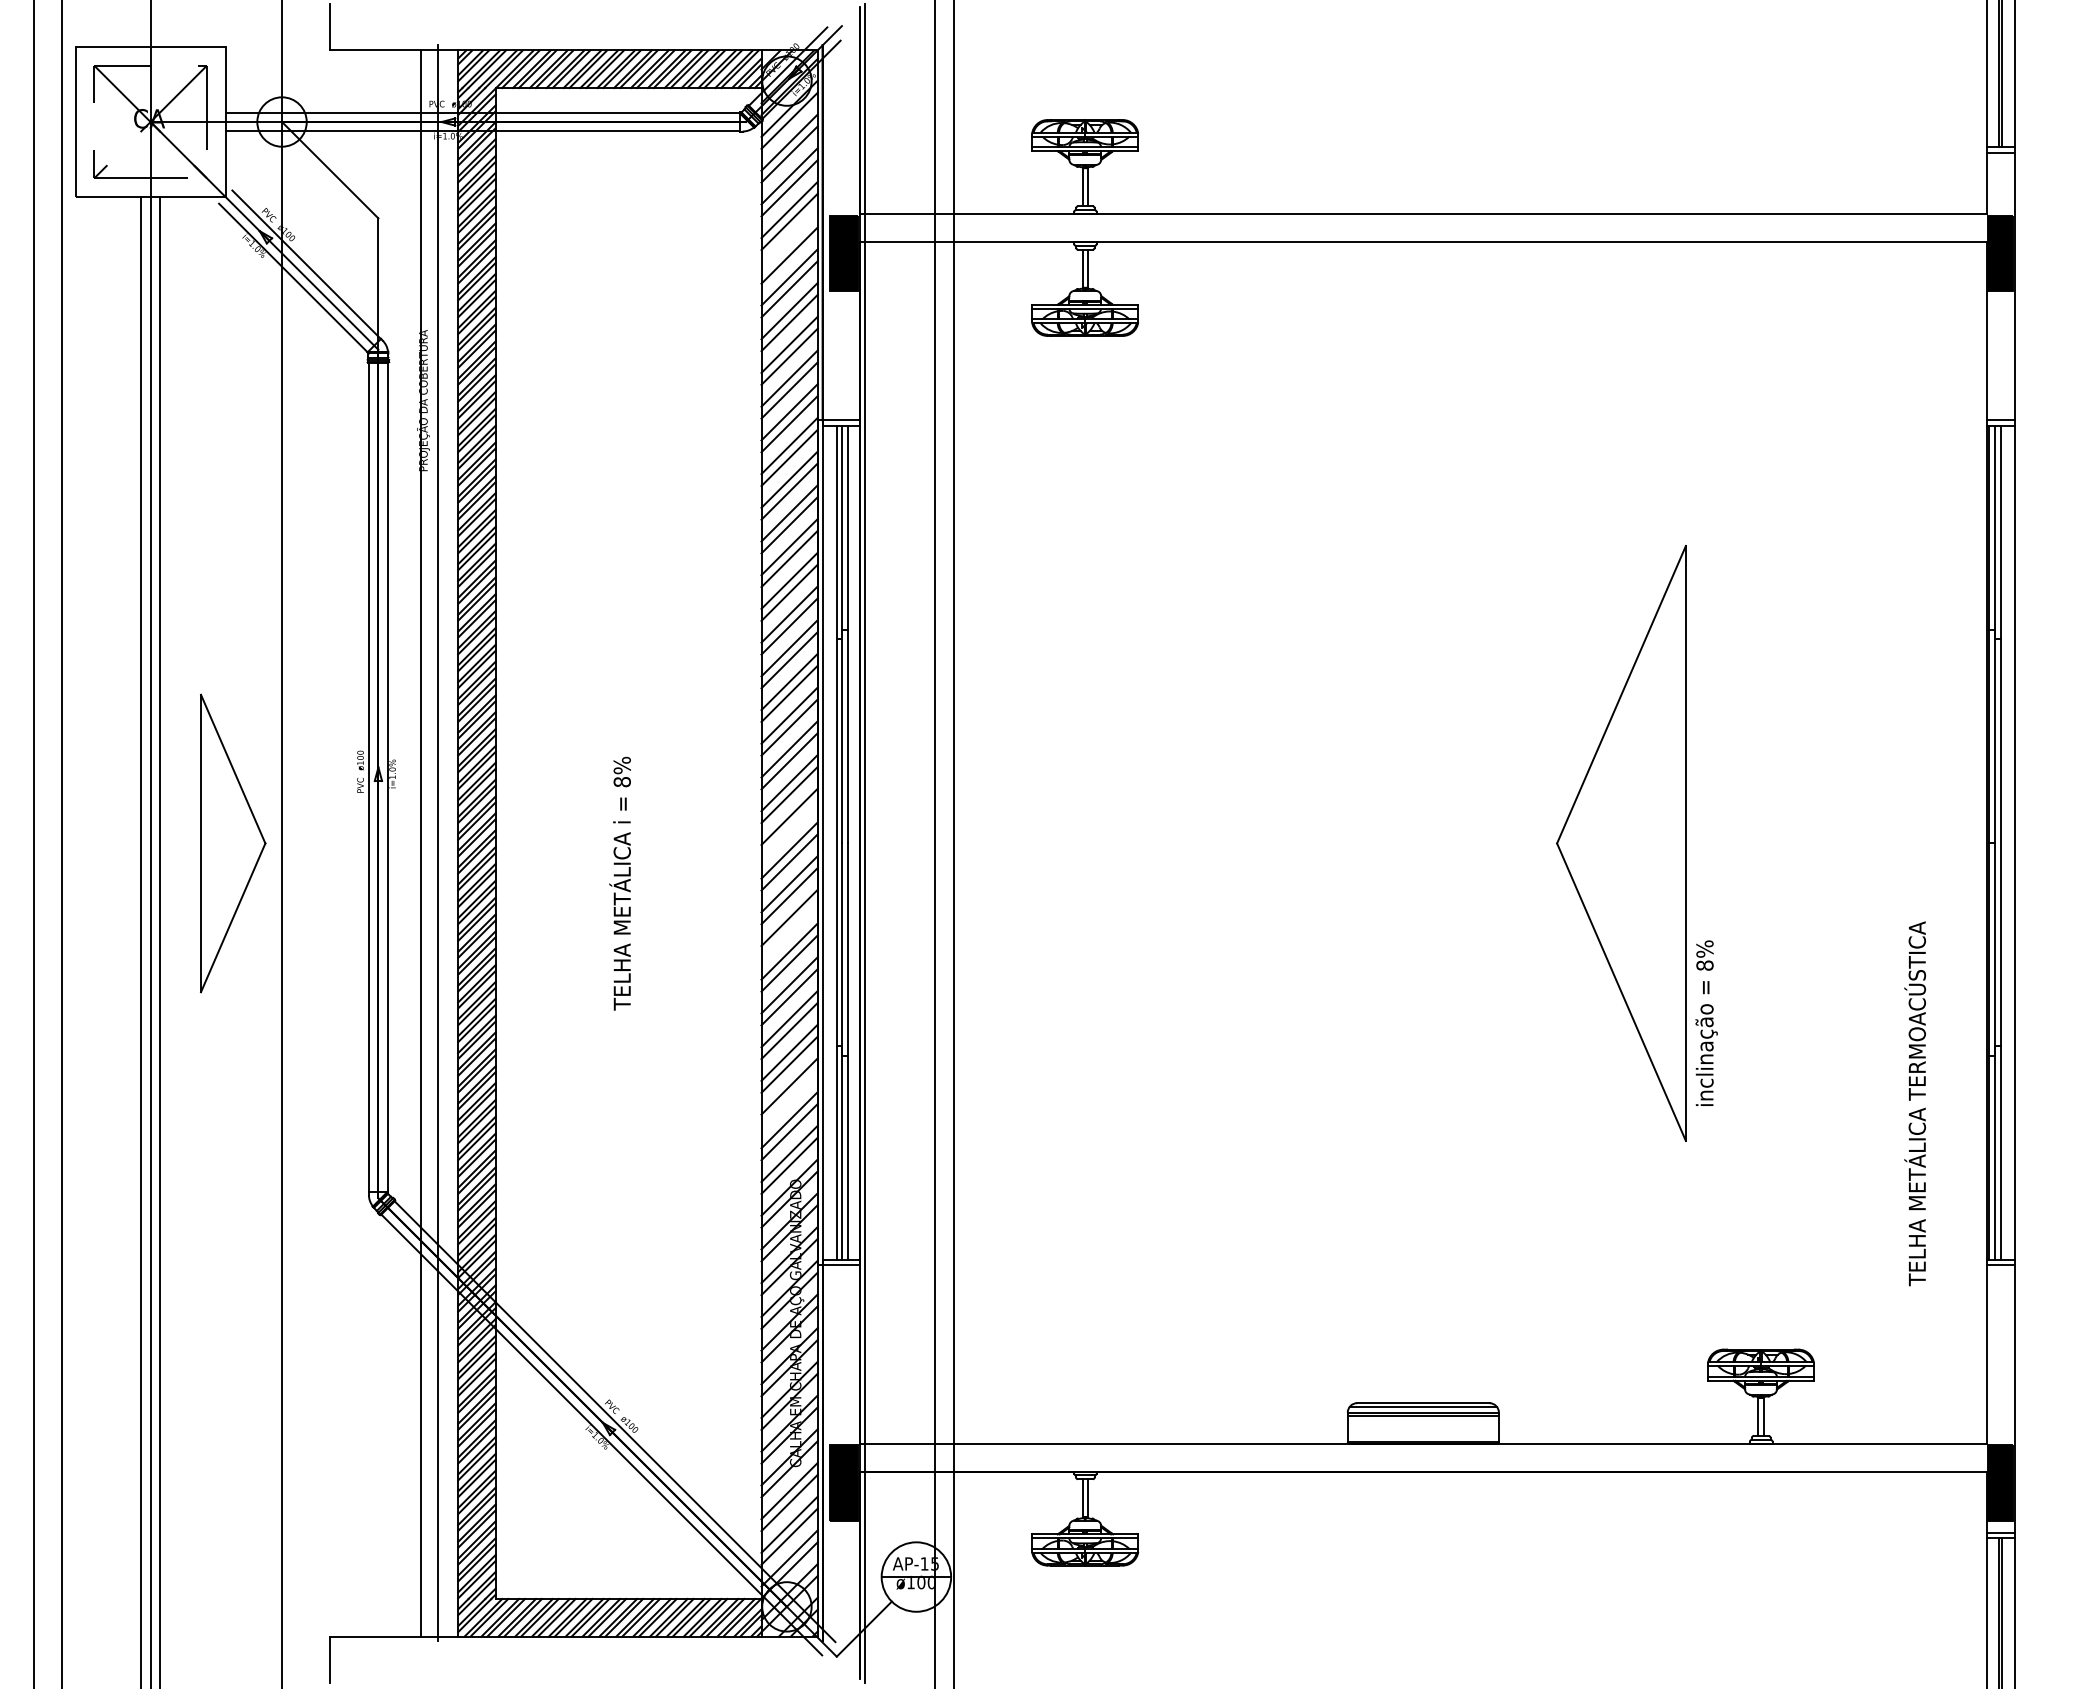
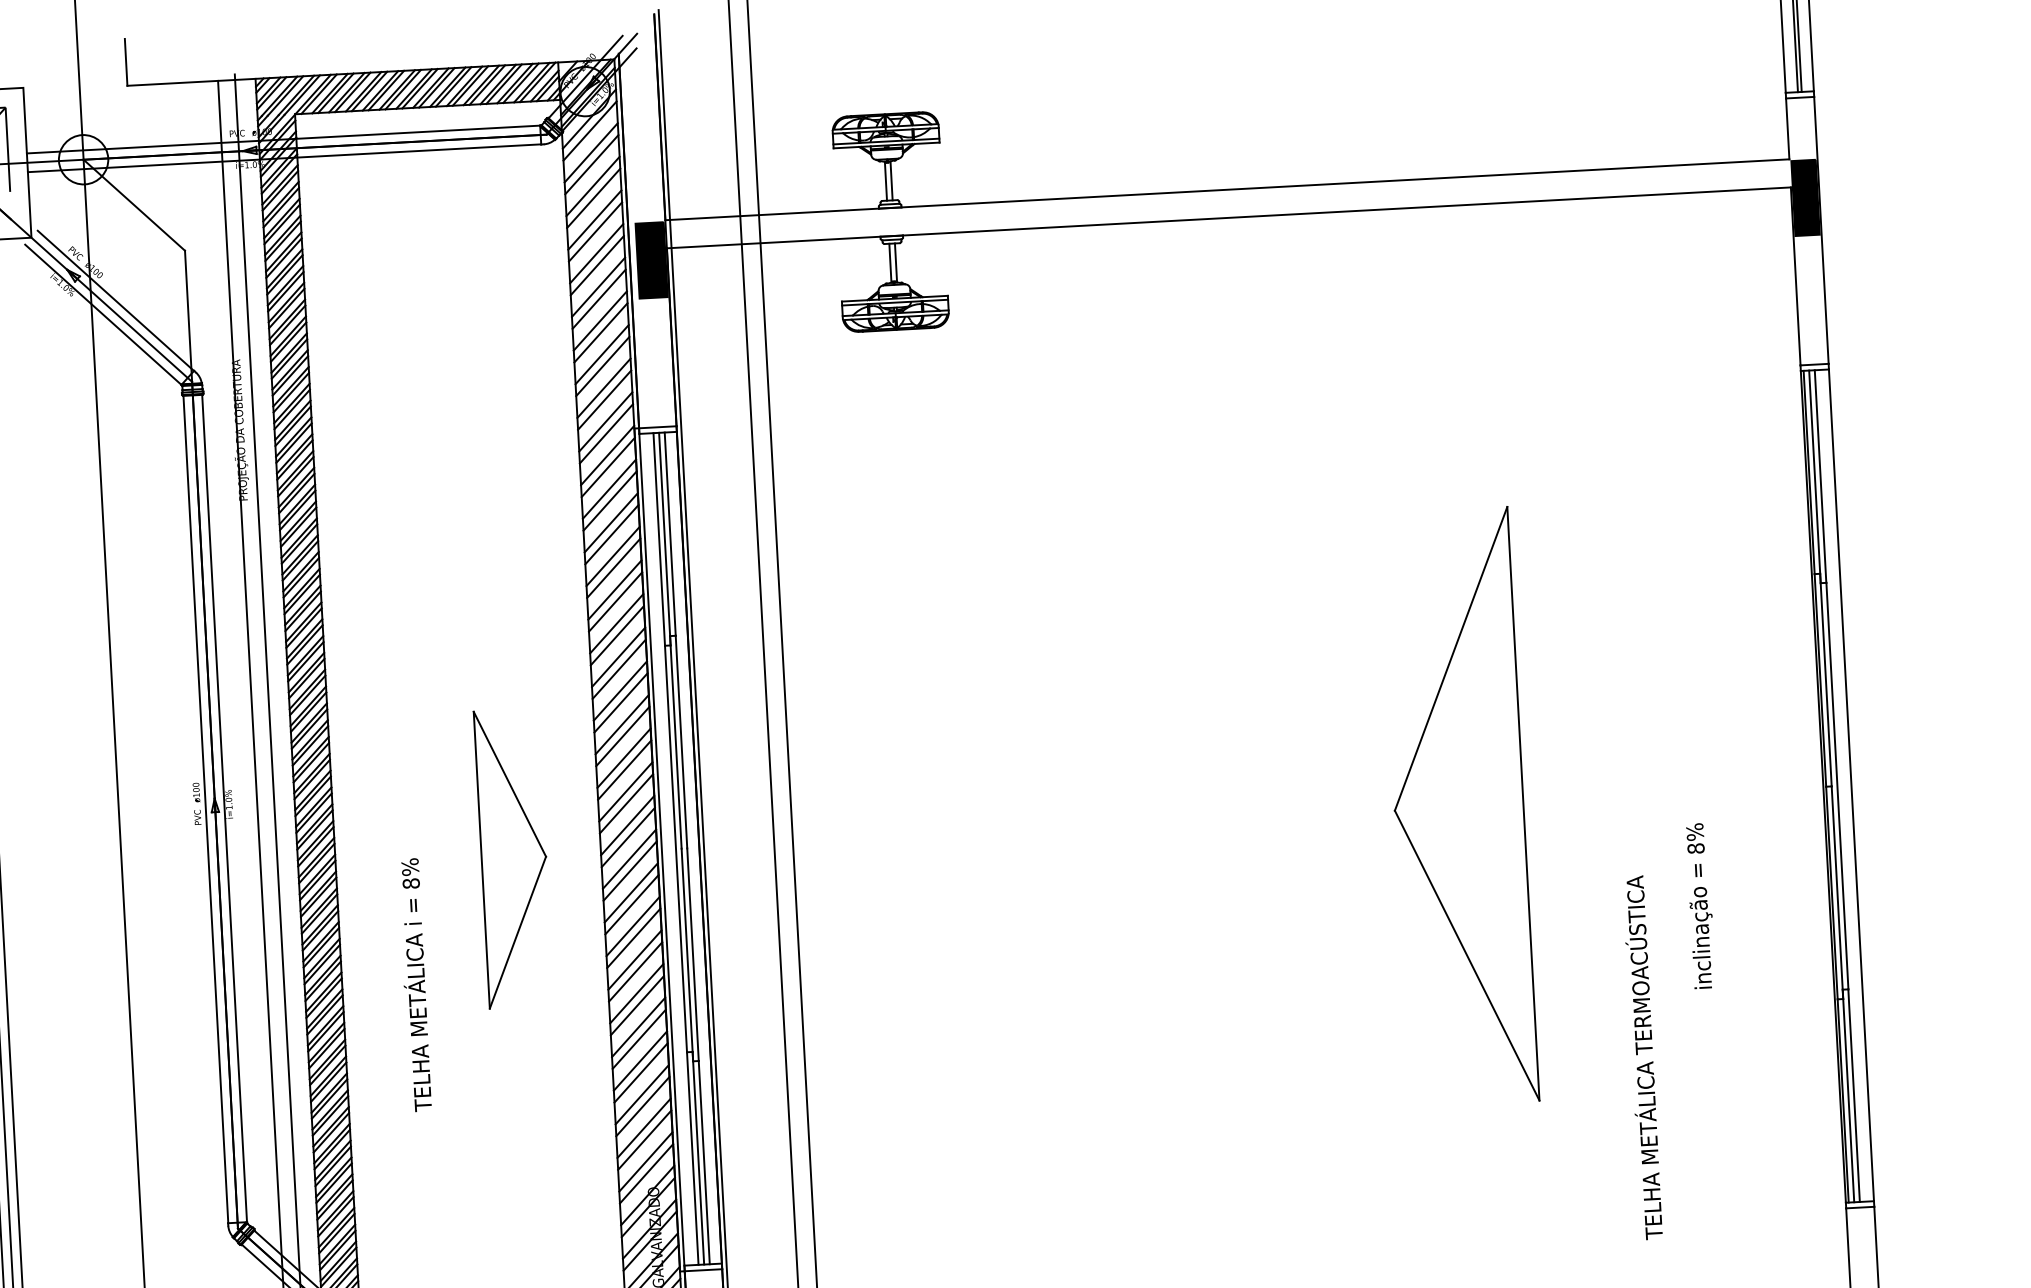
line: (789, 243) -> (596, 253), added
line: (789, 828) -> (628, 837), added
part: (233, 843) -> (514, 858), moved
text: (619, 883) -> (413, 984), moved
line: (789, 929) -> (633, 938), added
text: (1706, 1022) -> (1700, 905), moved
line: (789, 1098) -> (642, 1106), added
text: (1914, 1103) -> (1641, 1057), moved

